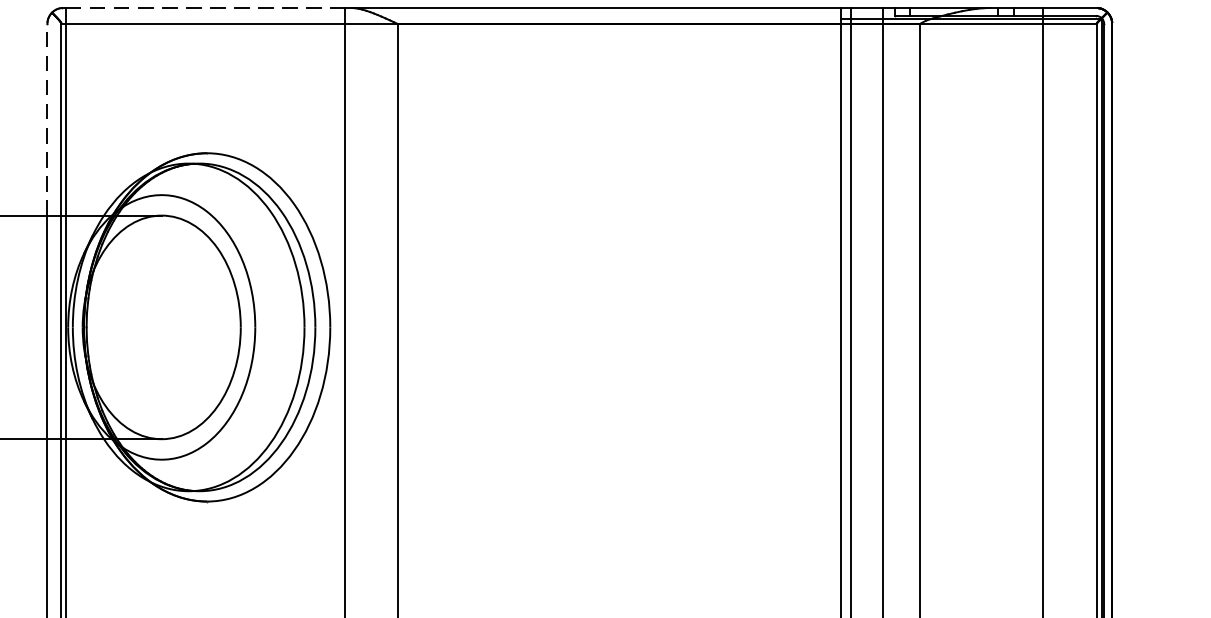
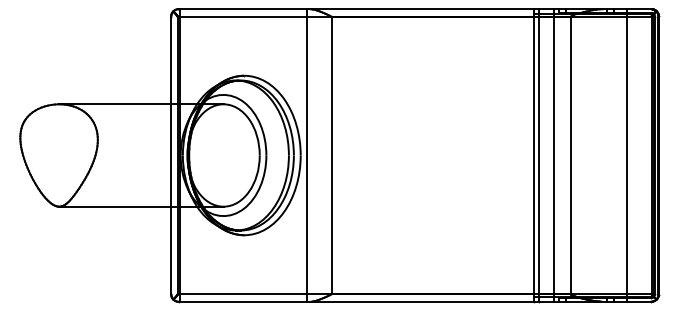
line: (205, 8) -> (243, 9), dashed -> solid
line: (48, 119) -> (171, 60), dashed -> solid

